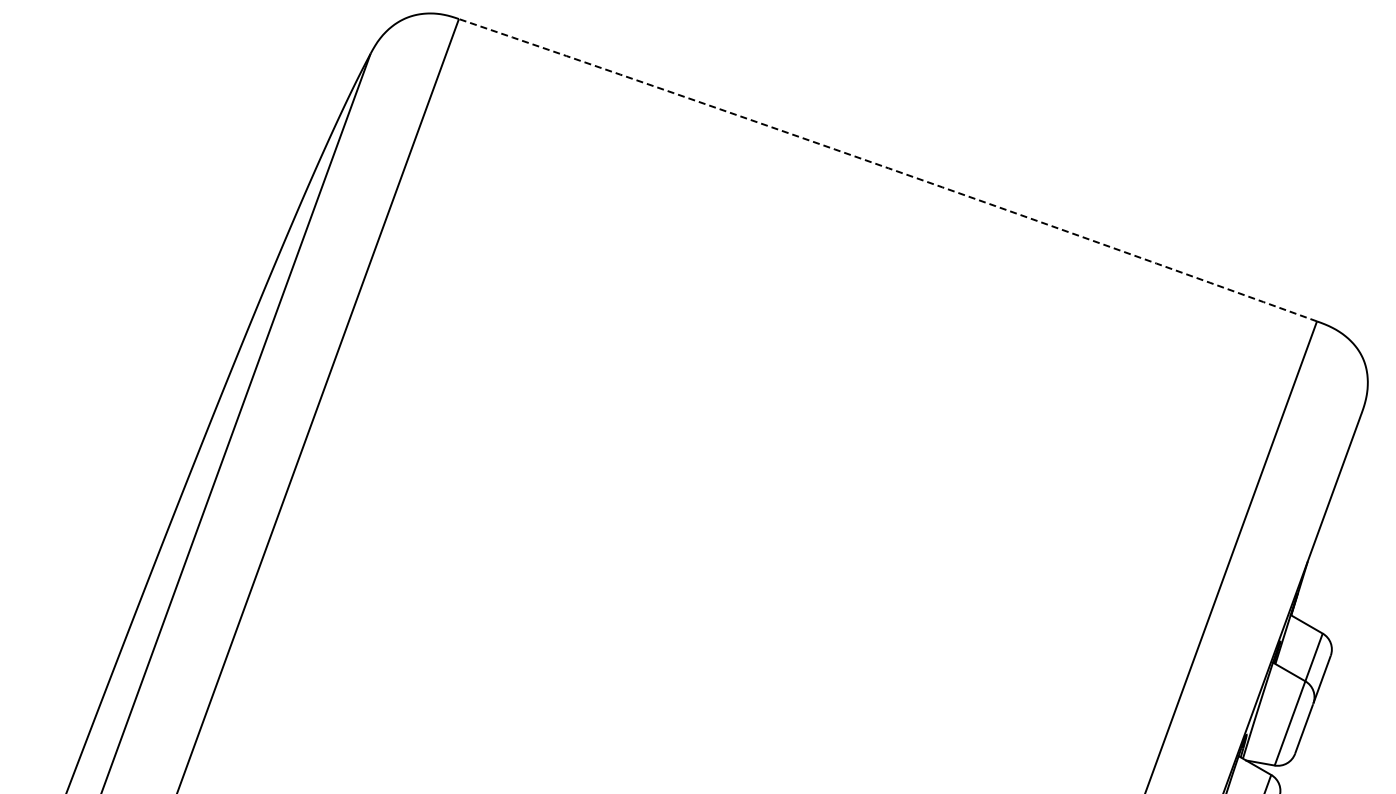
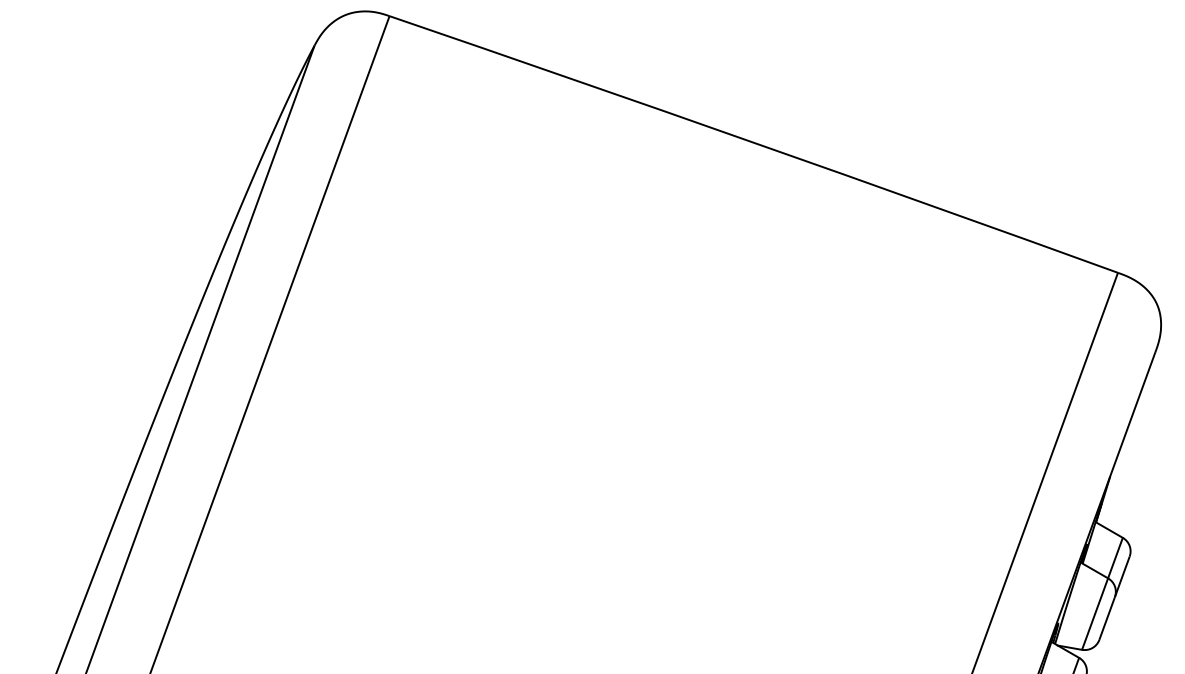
arc: (888, 168) -> (754, 143), dashed -> solid

